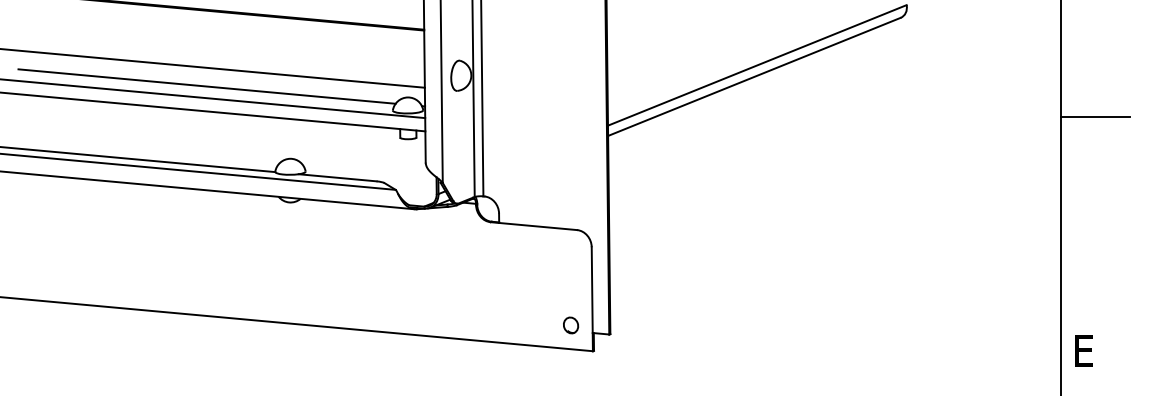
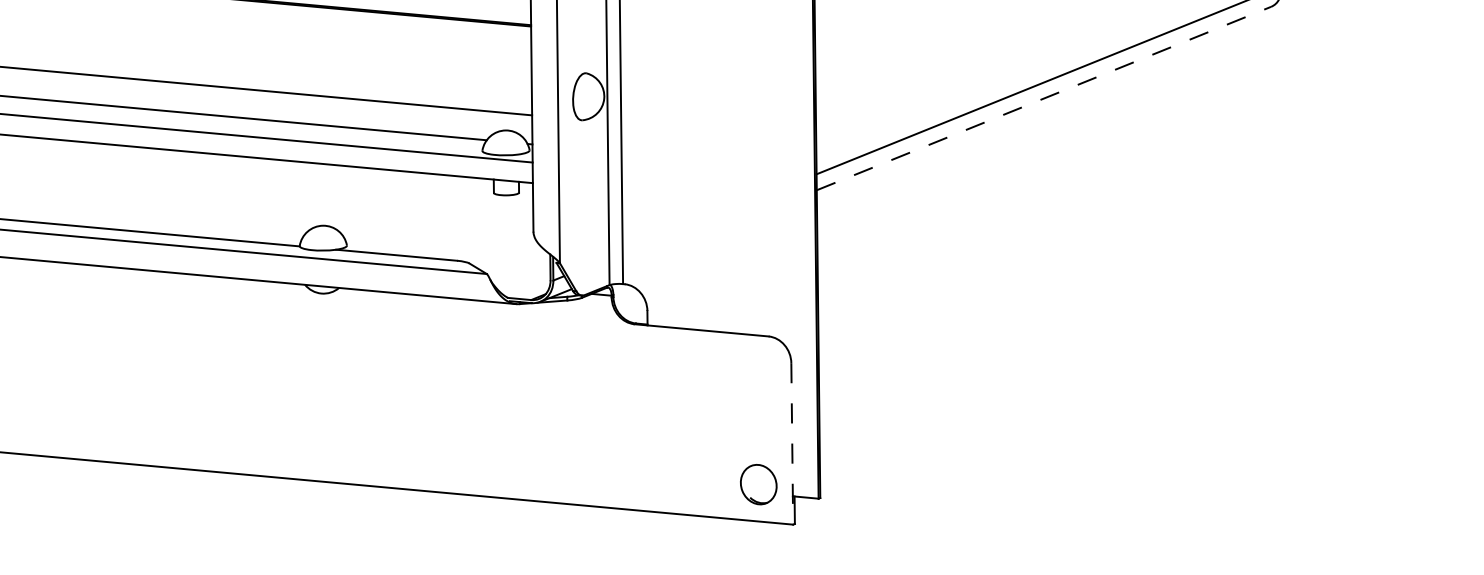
line: (754, 76) -> (1044, 97), solid -> dashed
line: (592, 299) -> (792, 444), solid -> dashed
part: (571, 325) -> (759, 484), size x1.6

